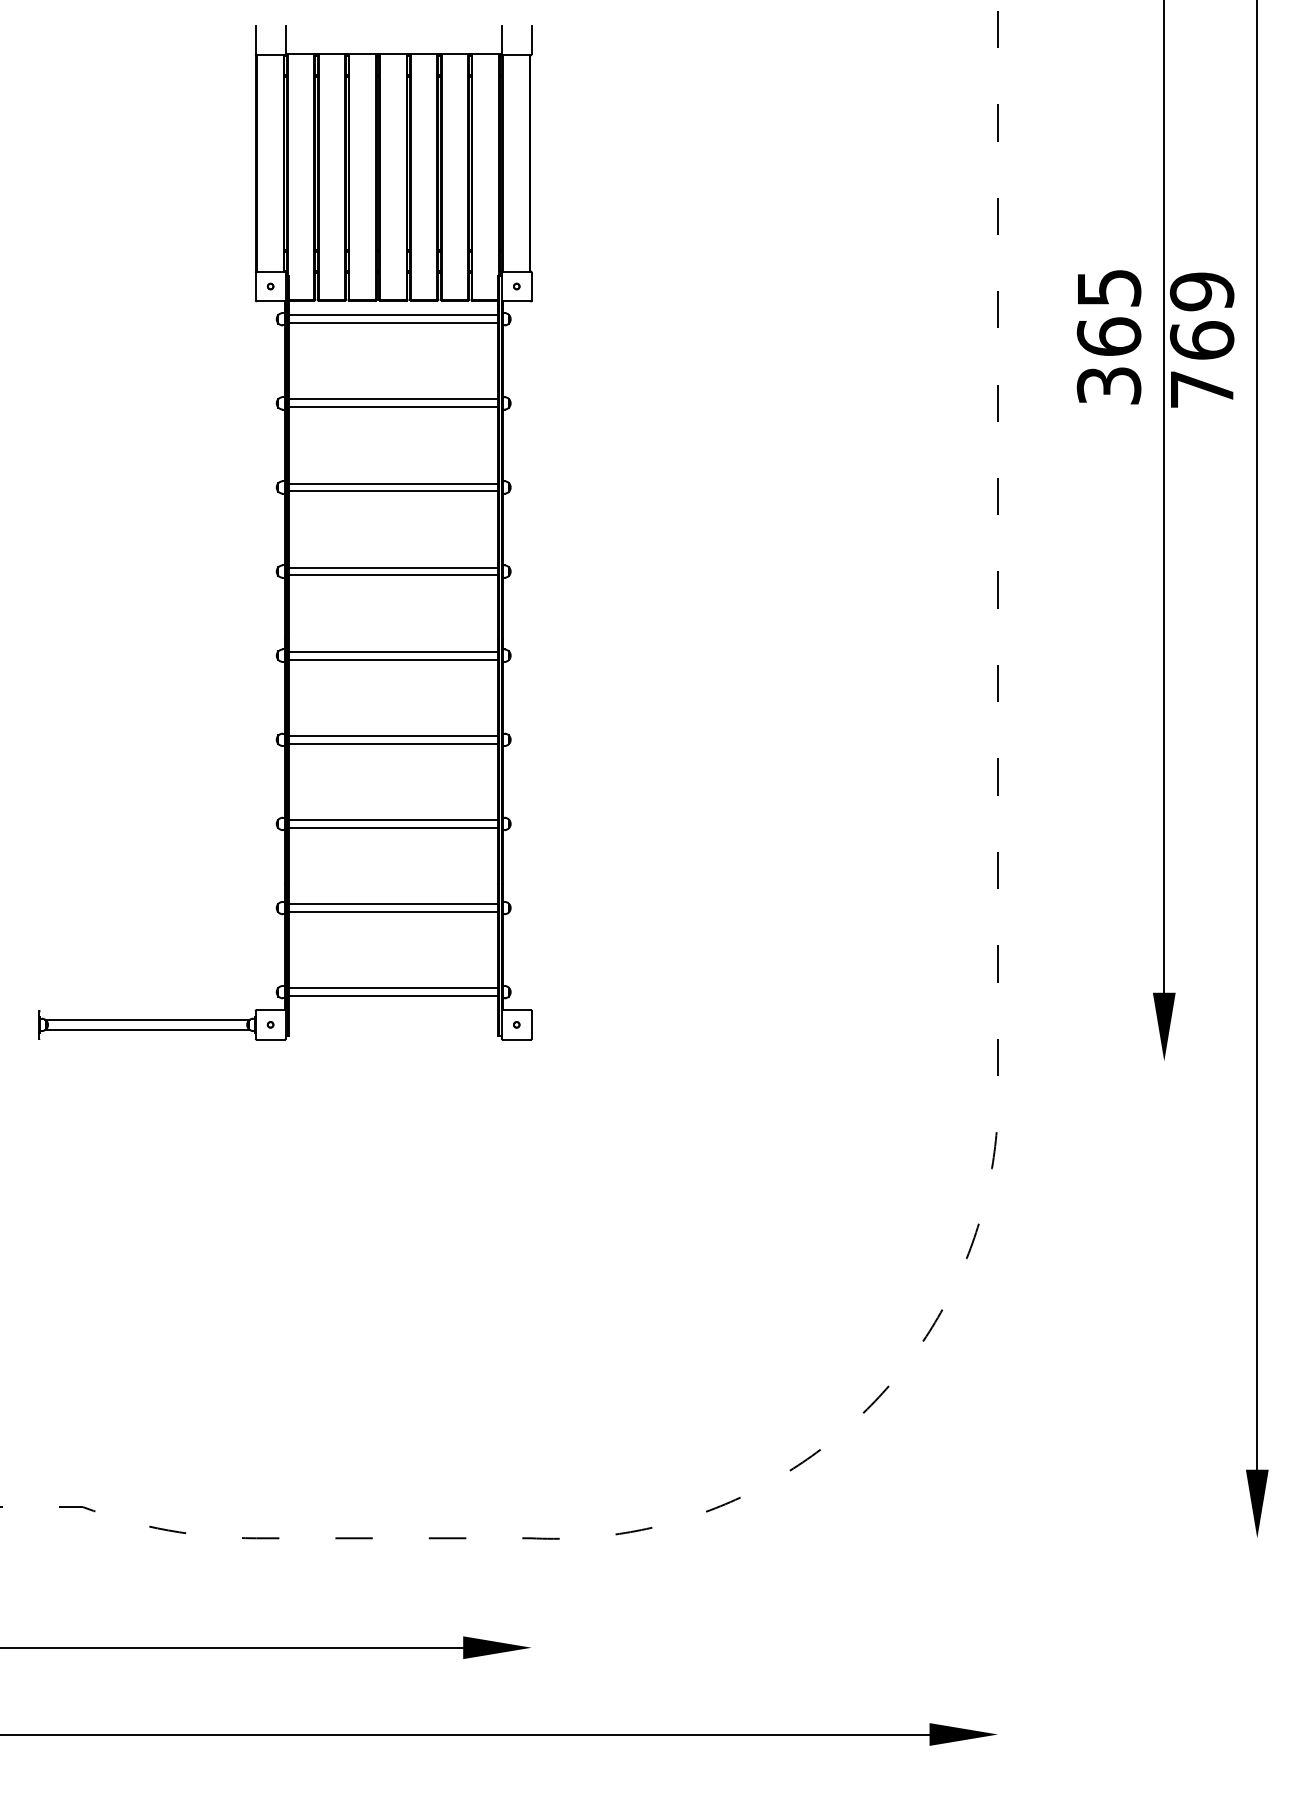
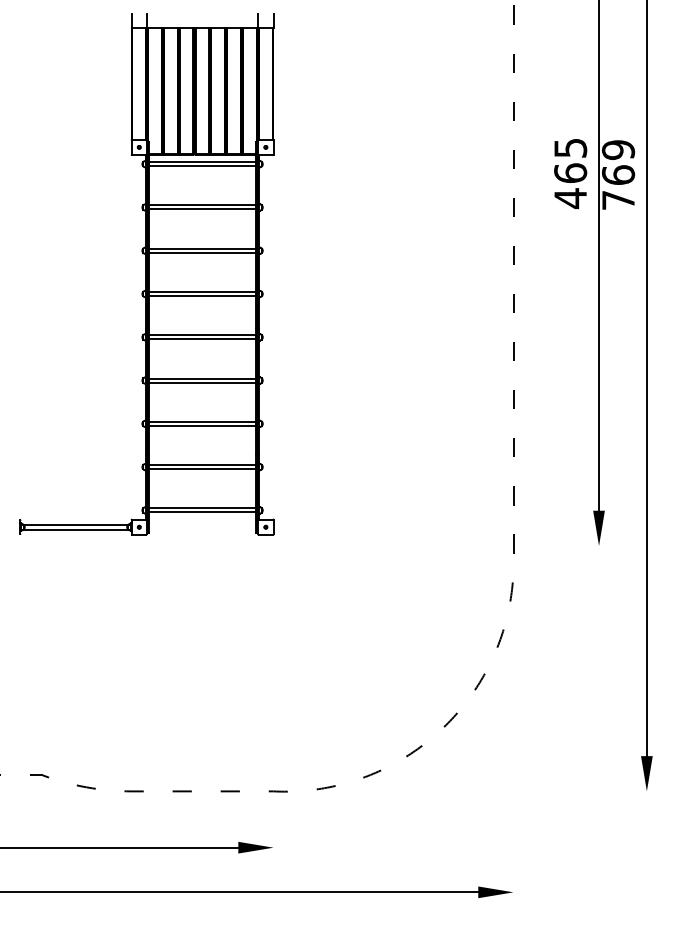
text: (1108, 385) -> (570, 198), 365 -> 465

